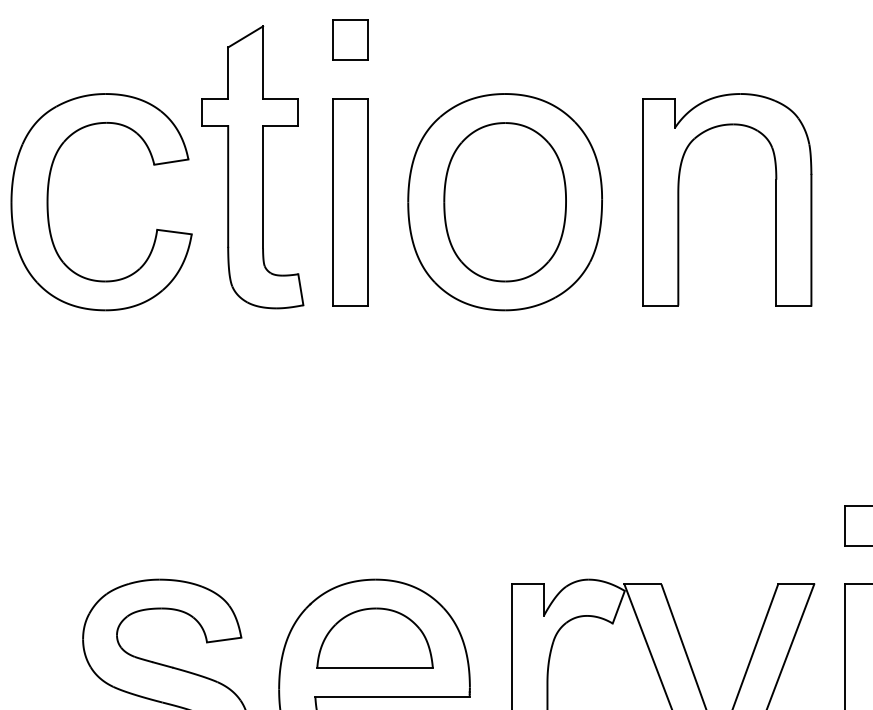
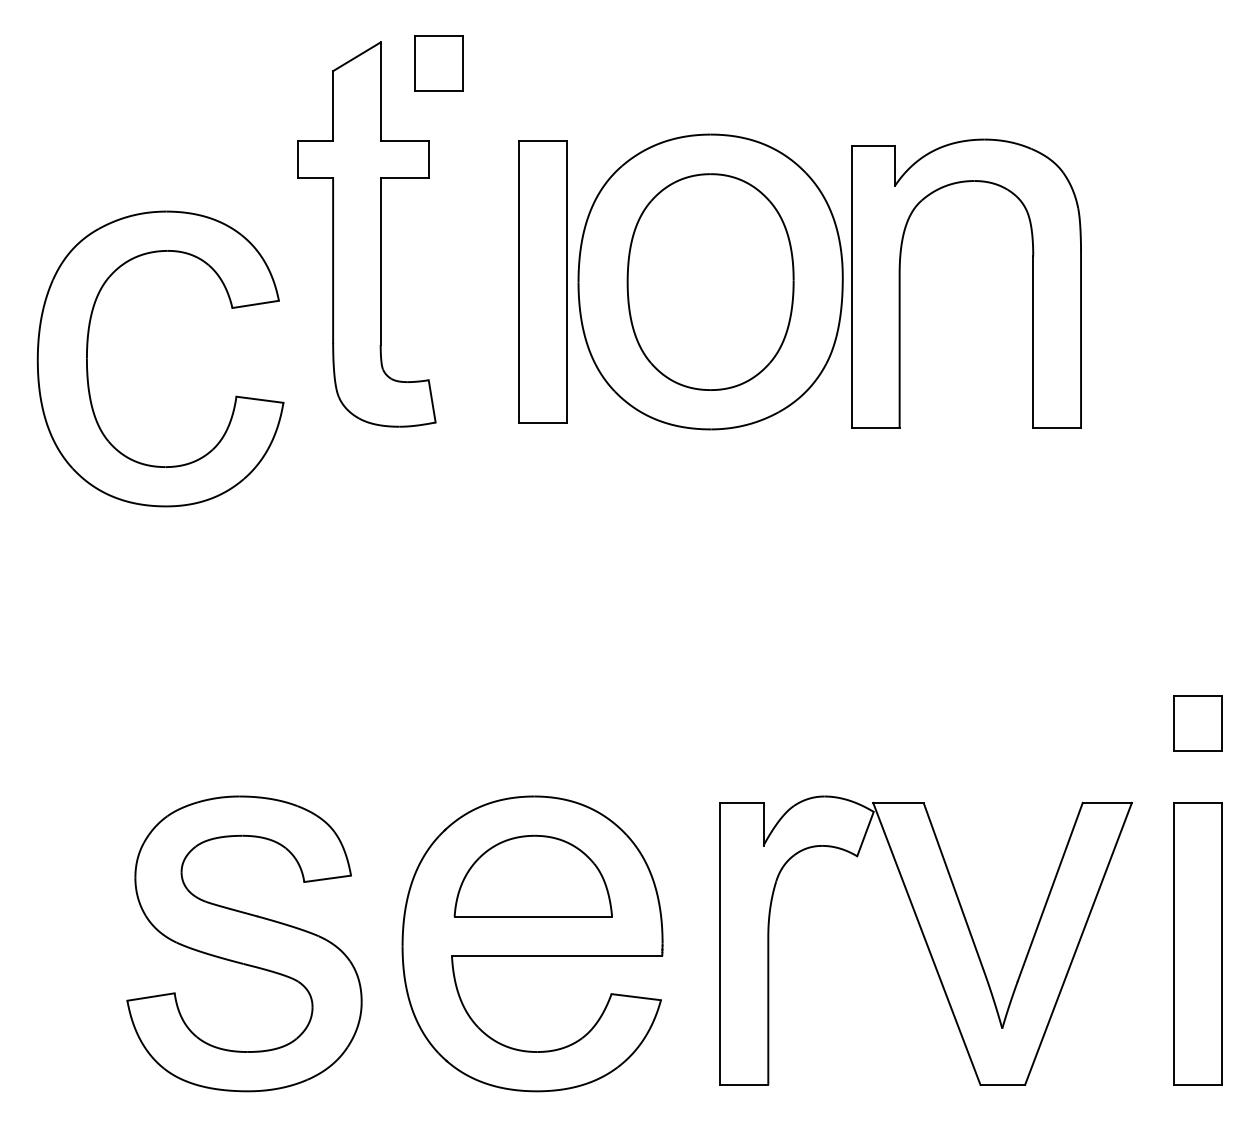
part: (350, 40) -> (438, 63), moved
part: (48, 193) -> (88, 347), moved
part: (678, 199) -> (900, 283), moved
part: (350, 201) -> (542, 281), moved

